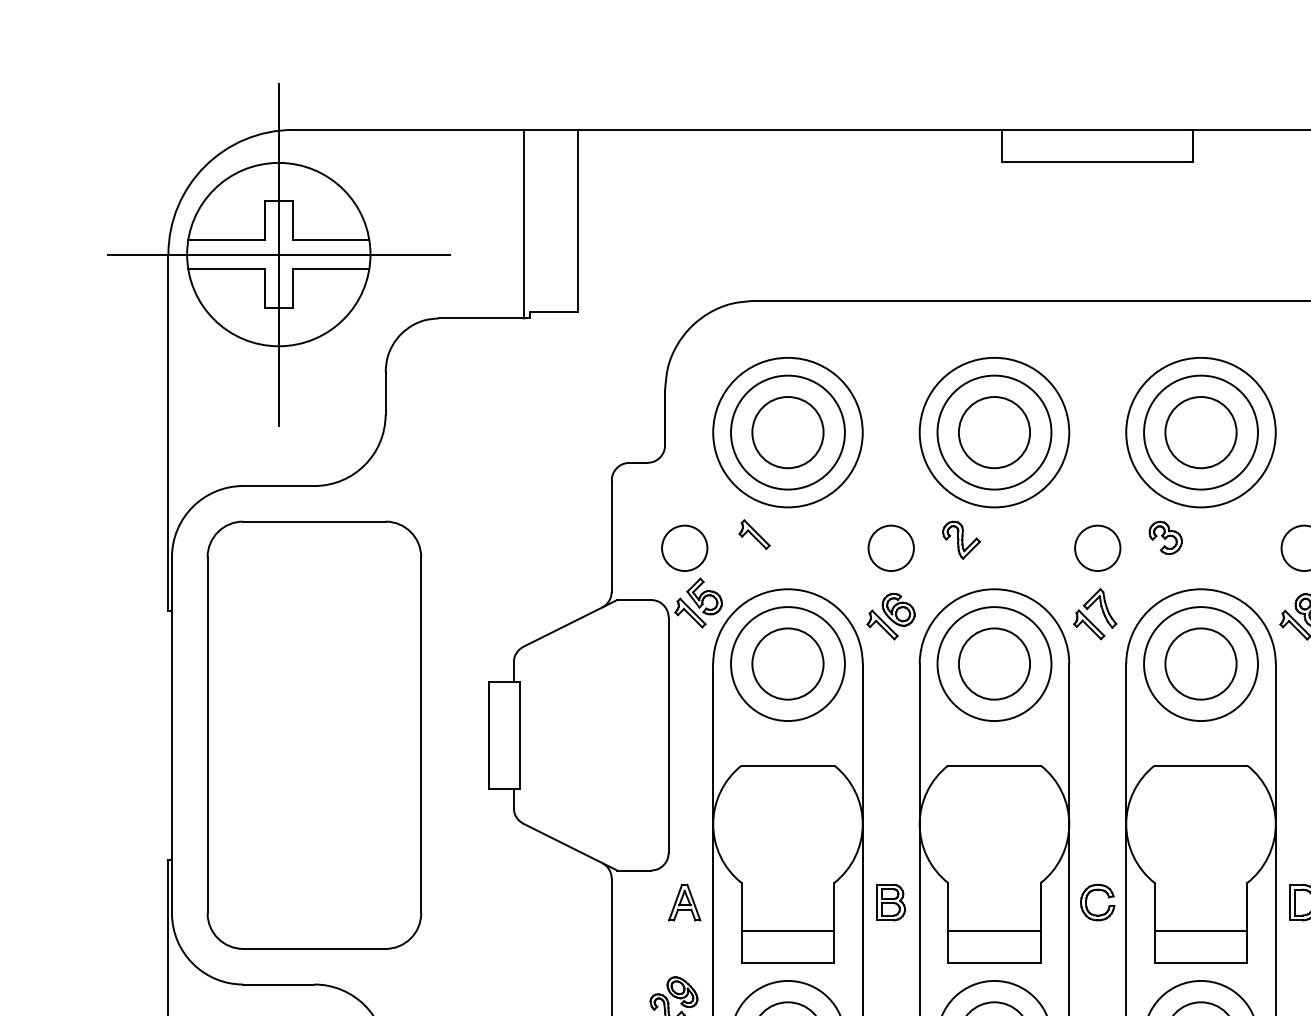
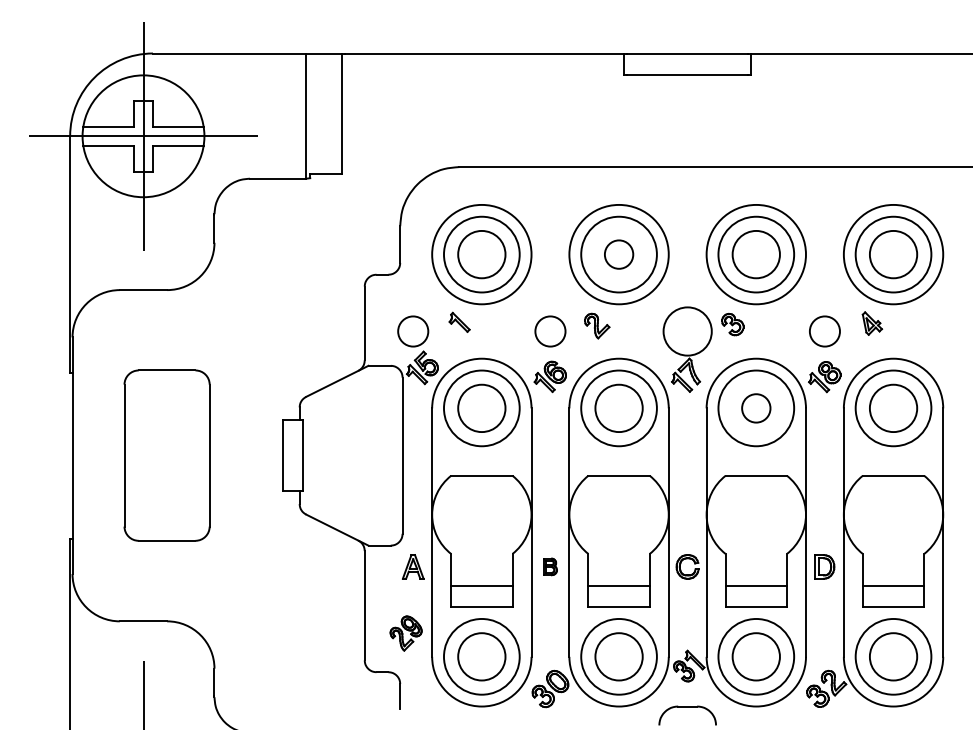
circle: (993, 432) -> (618, 254), size x0.6
circle: (1097, 548) -> (687, 331), size x1.6
circle: (1199, 664) -> (755, 408), size x0.6
part: (313, 734) -> (166, 455), size x0.6
part: (891, 901) -> (550, 566), size x0.7

